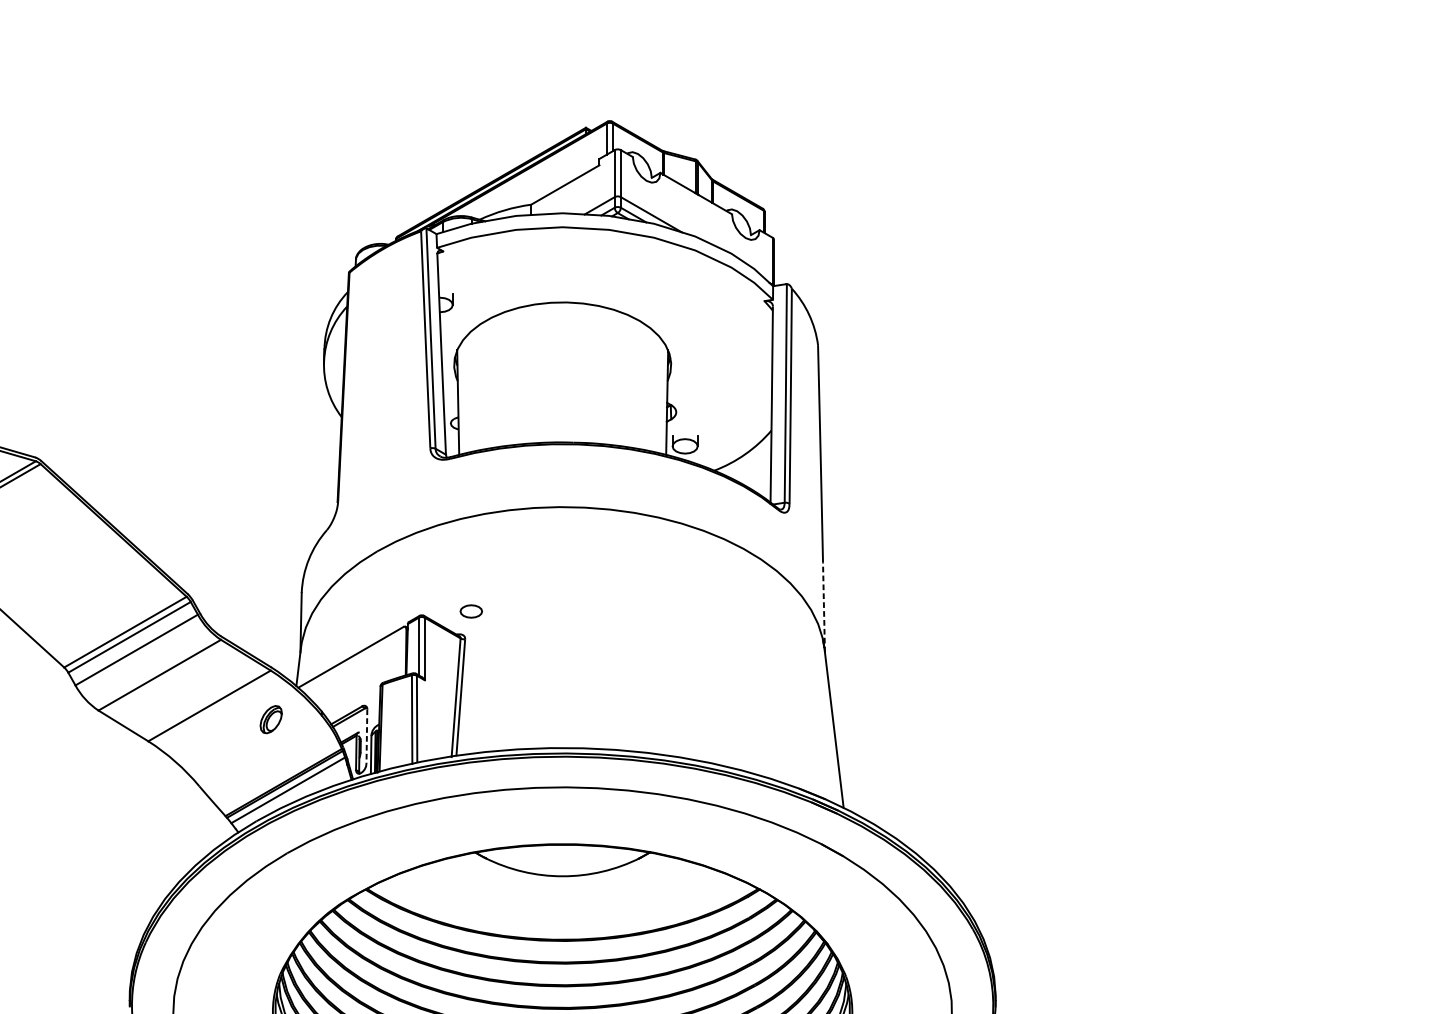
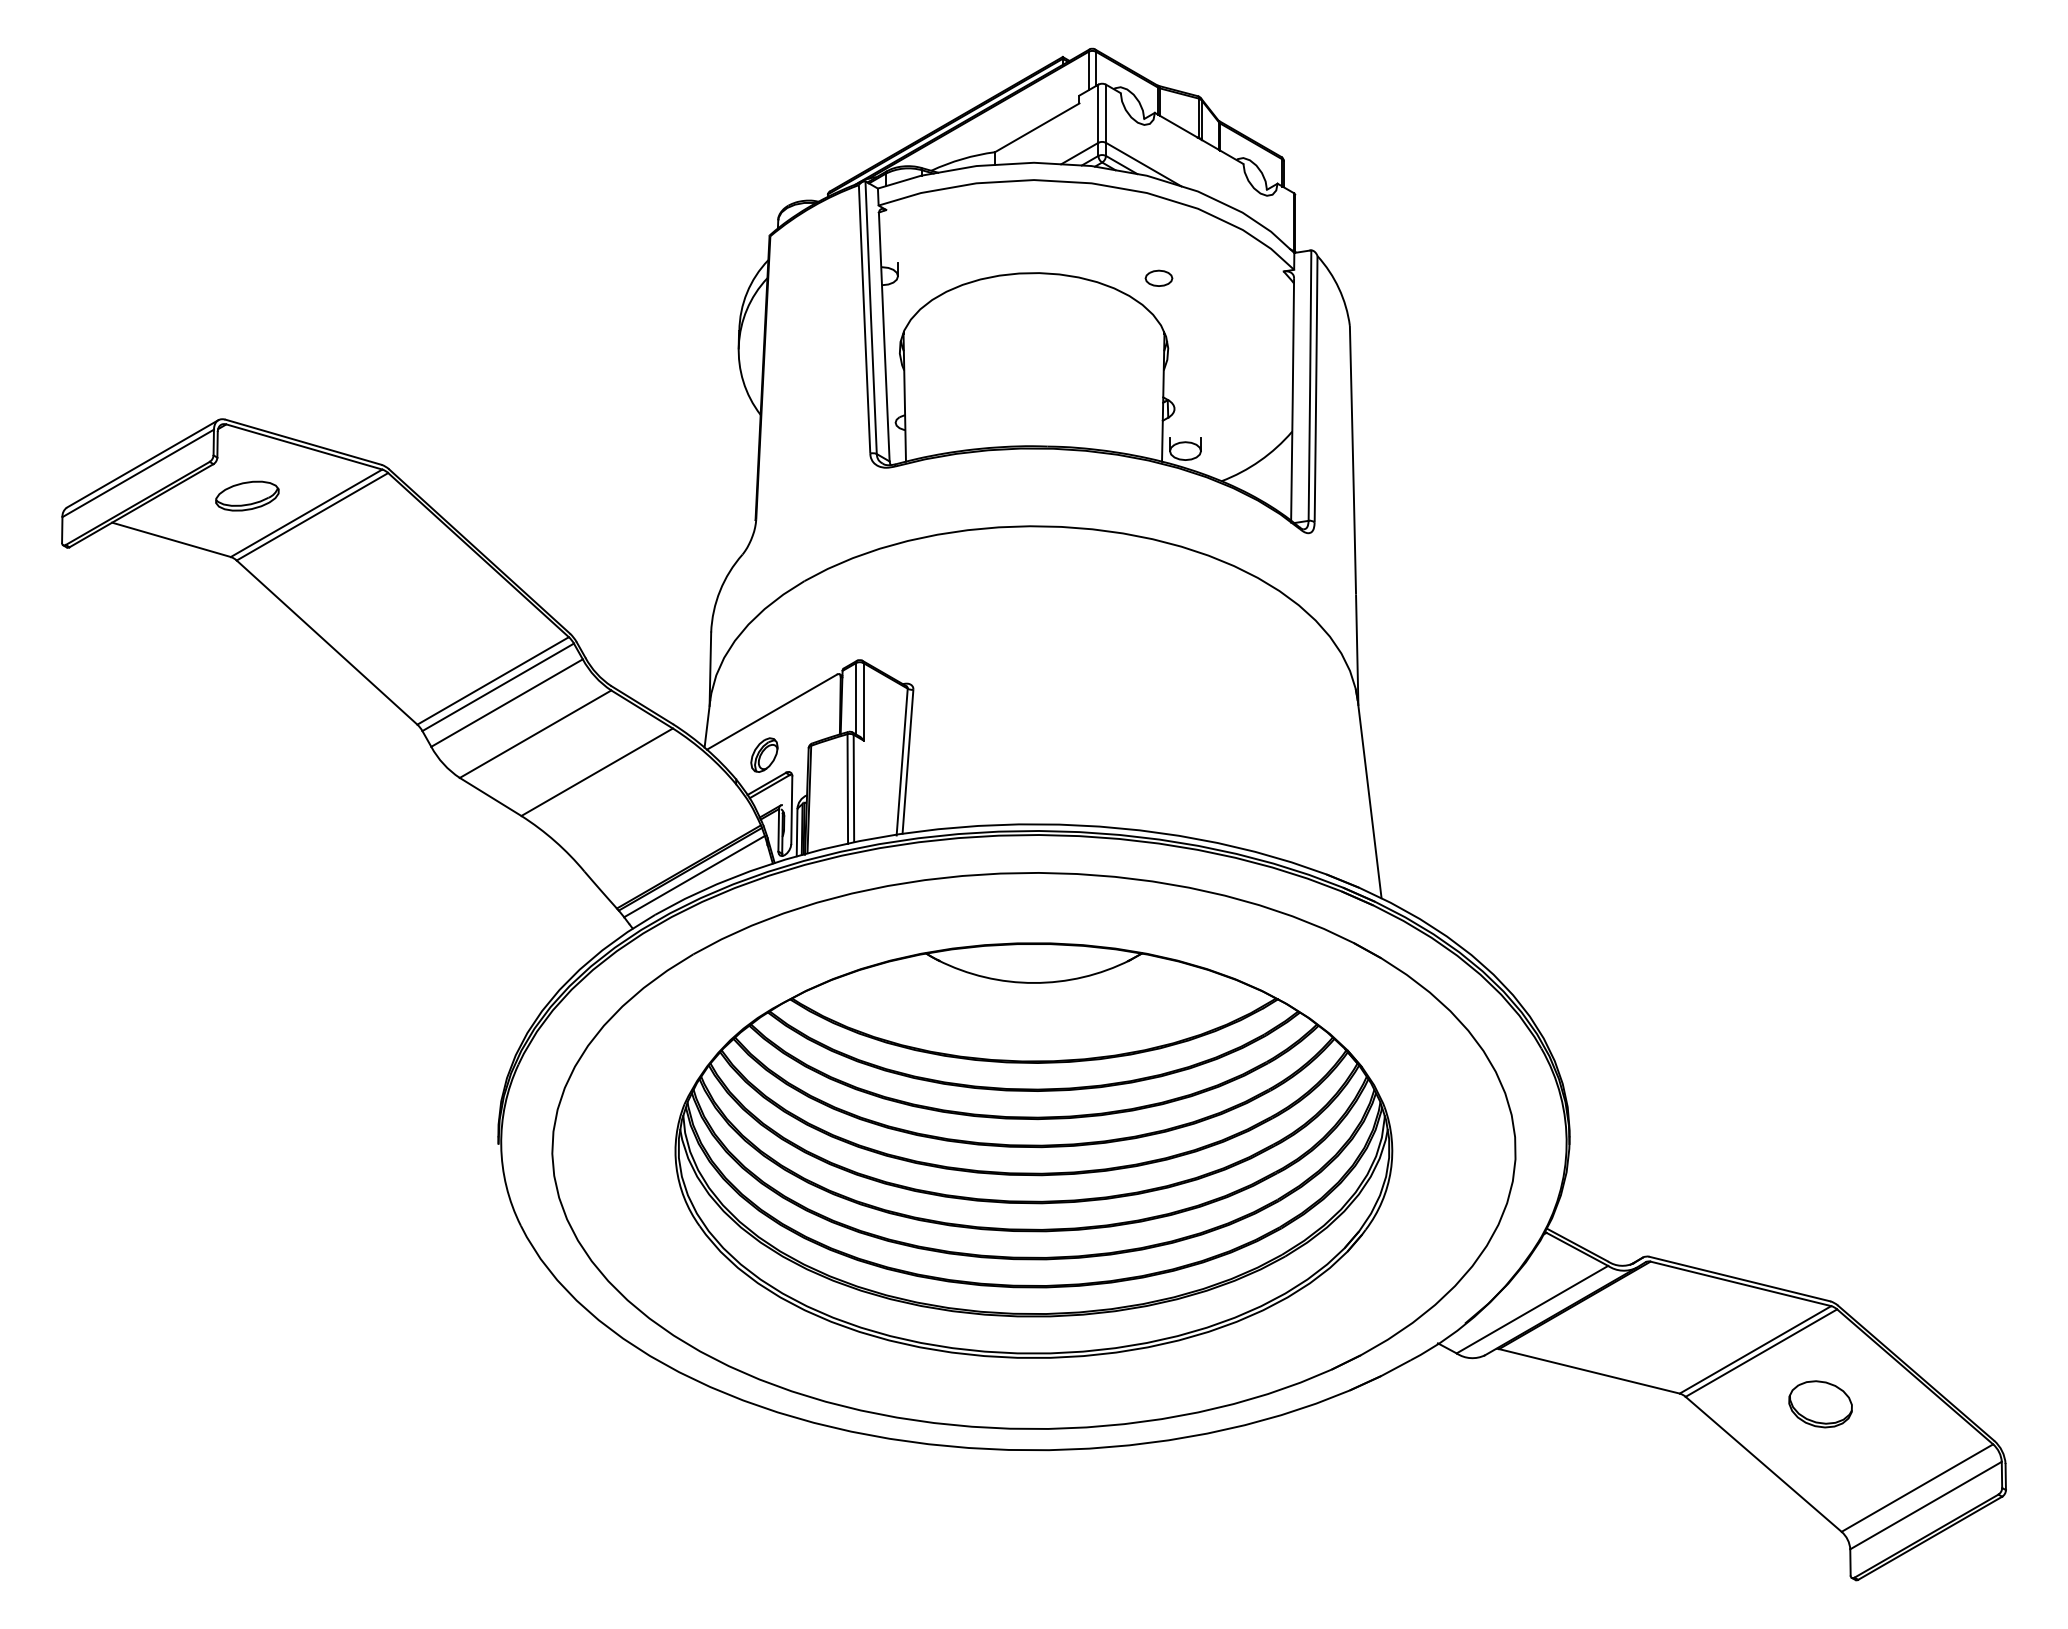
line: (824, 606) -> (1357, 649), dashed -> solid
part: (470, 610) -> (1158, 277), moved
part: (271, 719) -> (764, 754), moved
line: (366, 736) -> (791, 810), dashed -> solid

